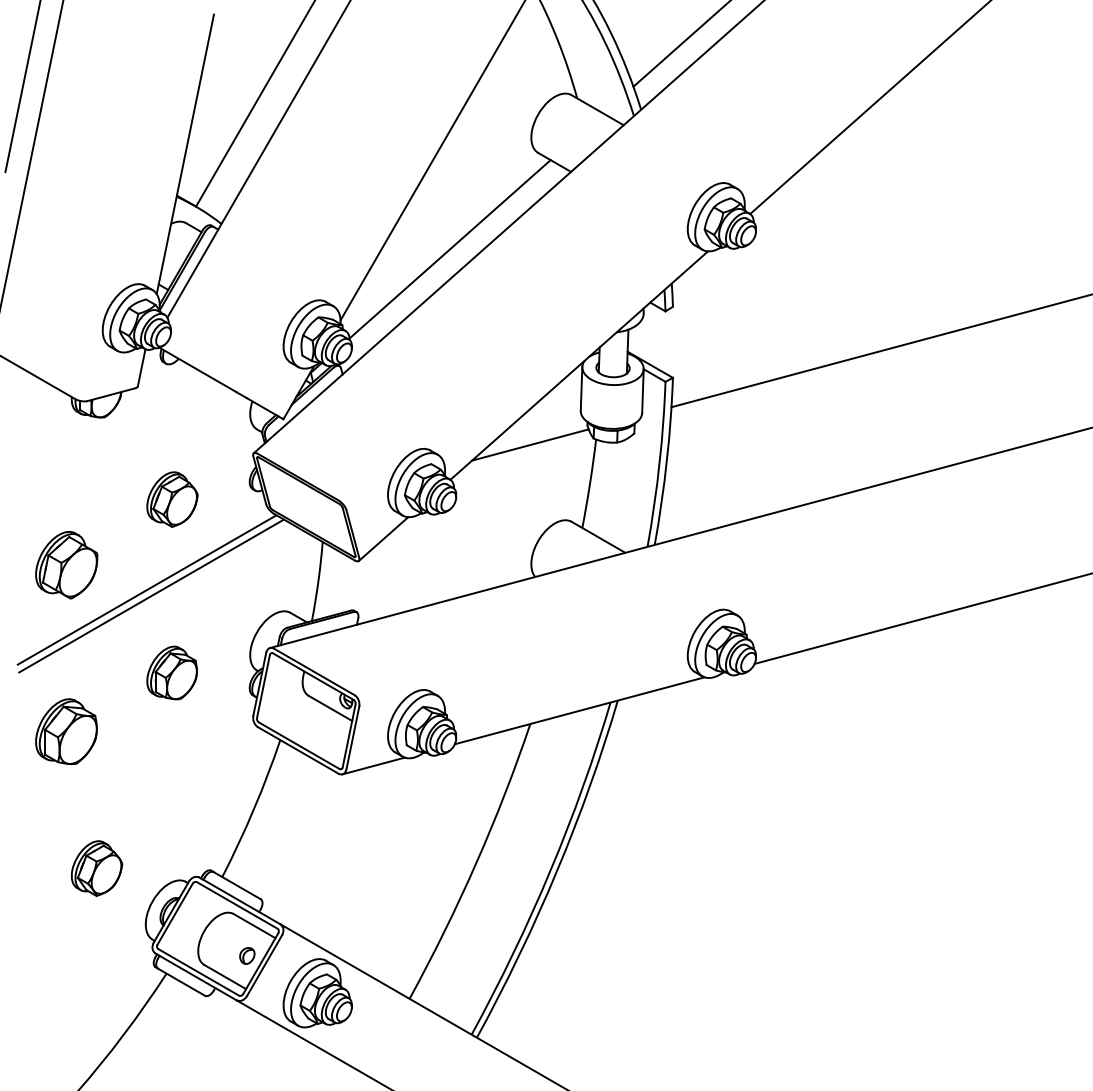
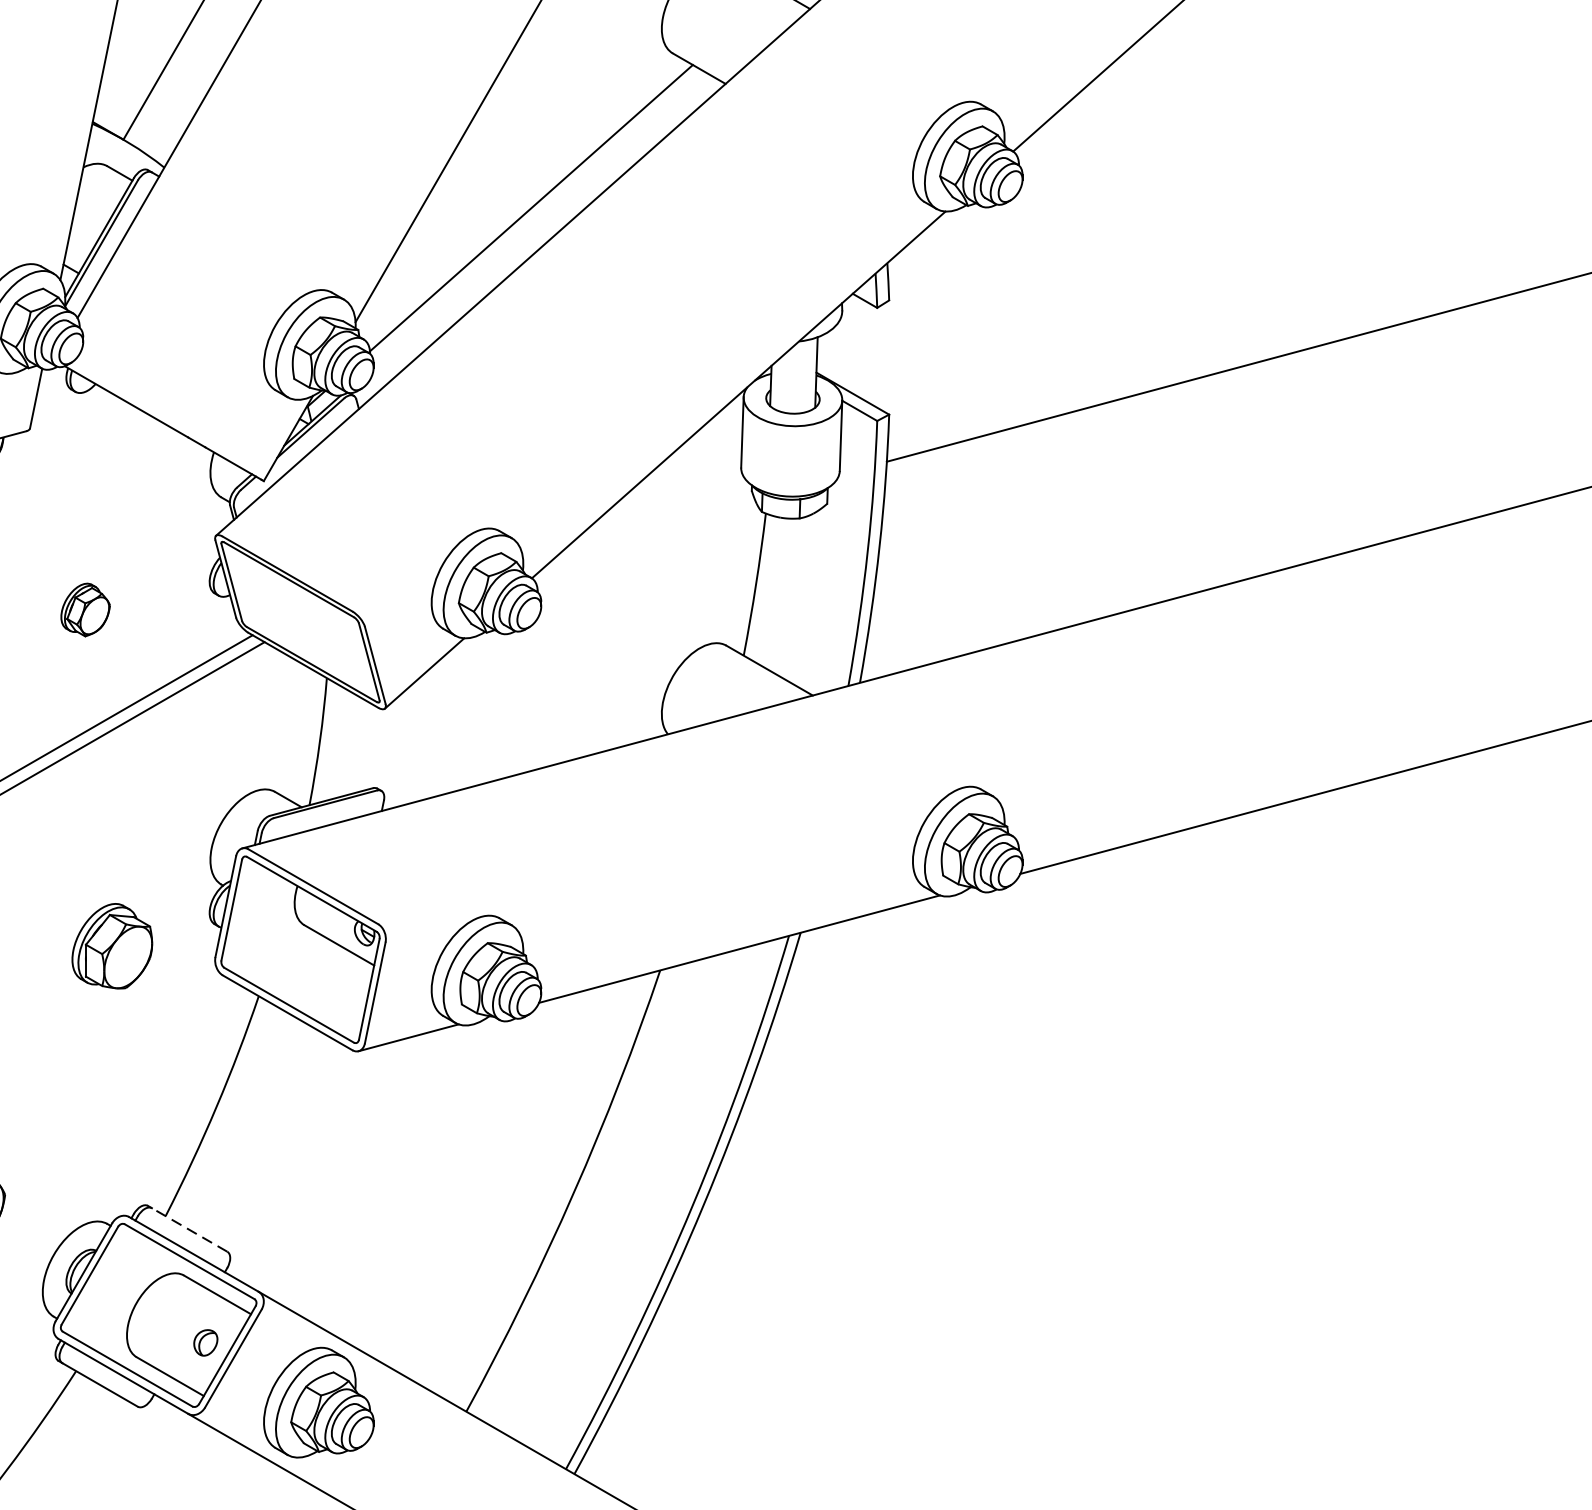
line: (530, 444) -> (660, 521), removed
part: (172, 499) -> (85, 609), size x0.6
part: (171, 672) -> (111, 945), moved
line: (236, 885) -> (188, 1229), solid -> dashed

